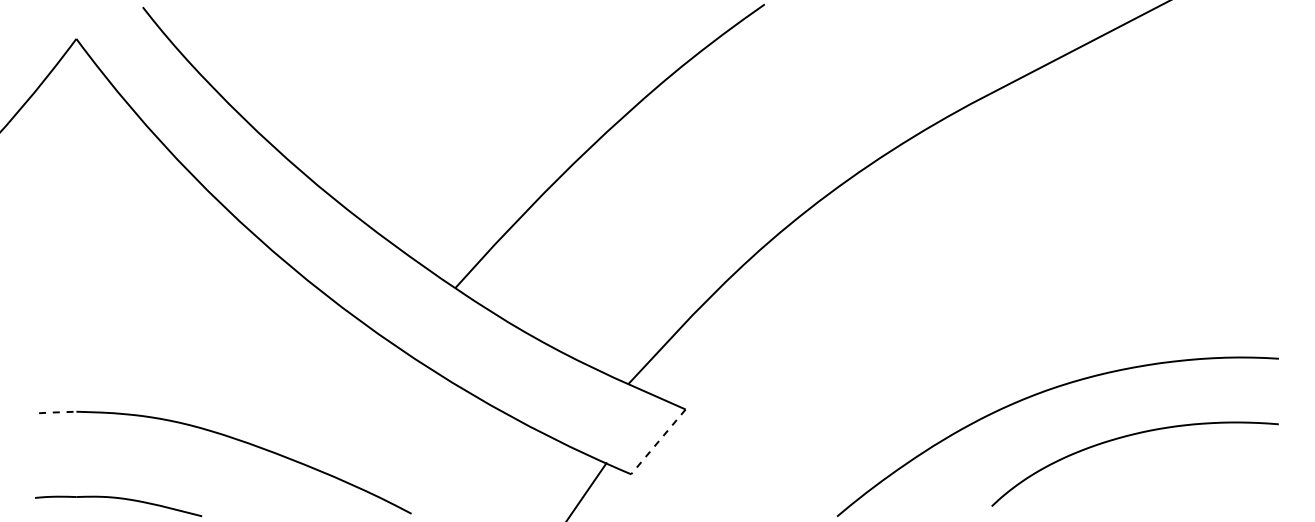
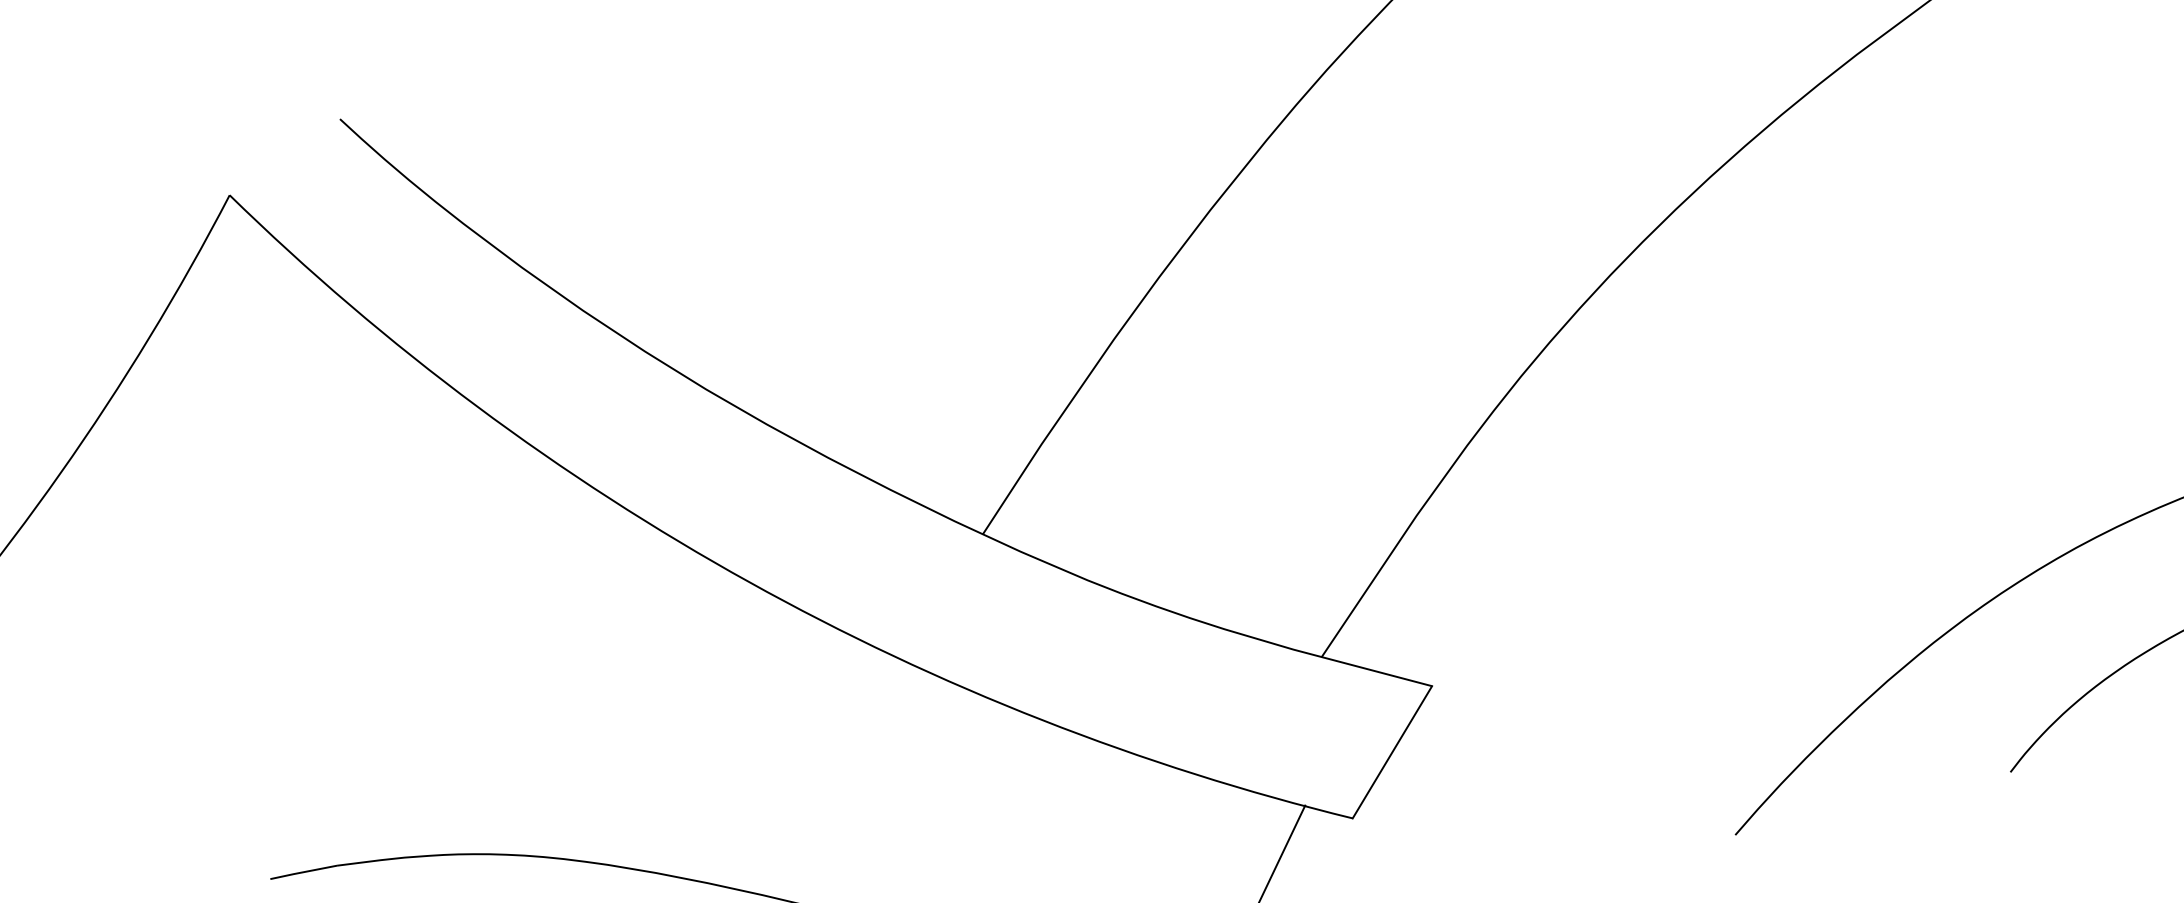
line: (56, 412) -> (301, 872), dashed -> solid
line: (658, 442) -> (1392, 753), dashed -> solid

